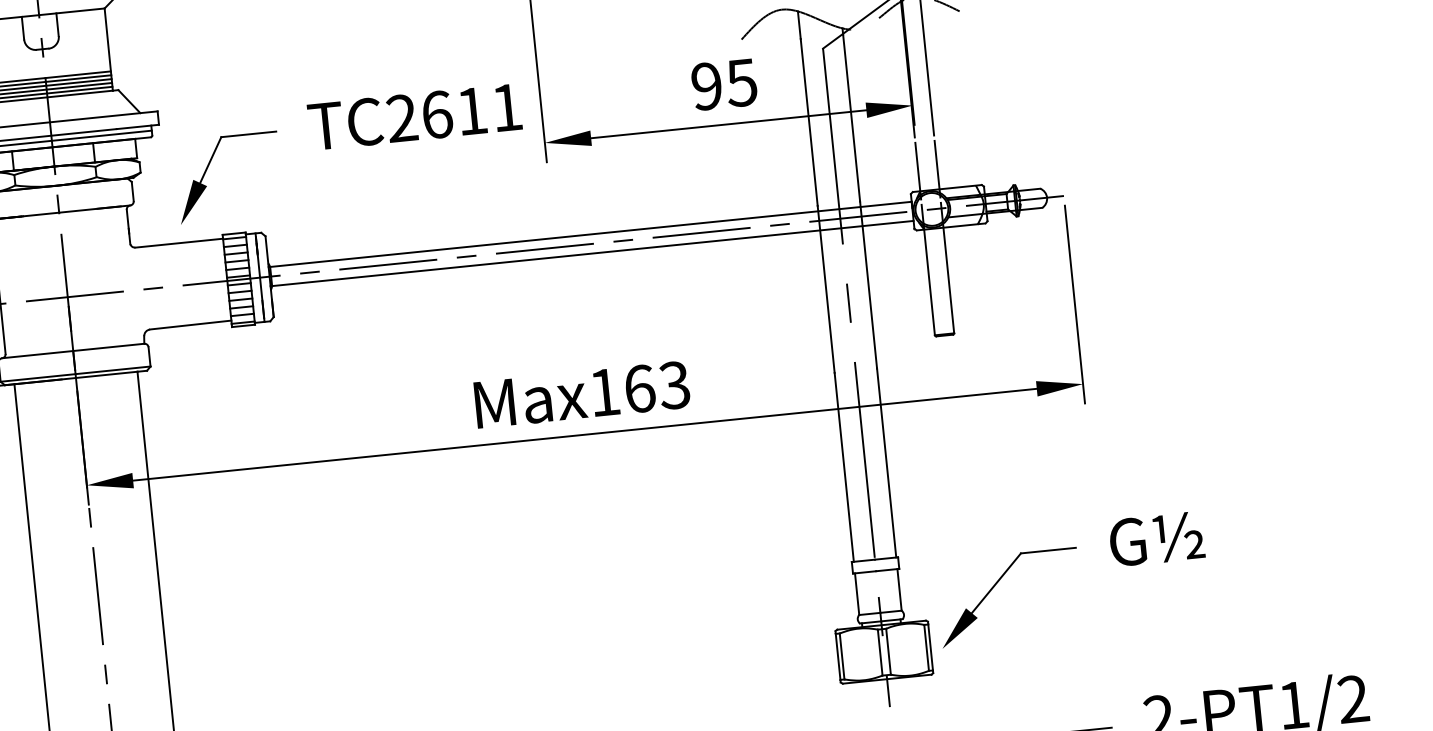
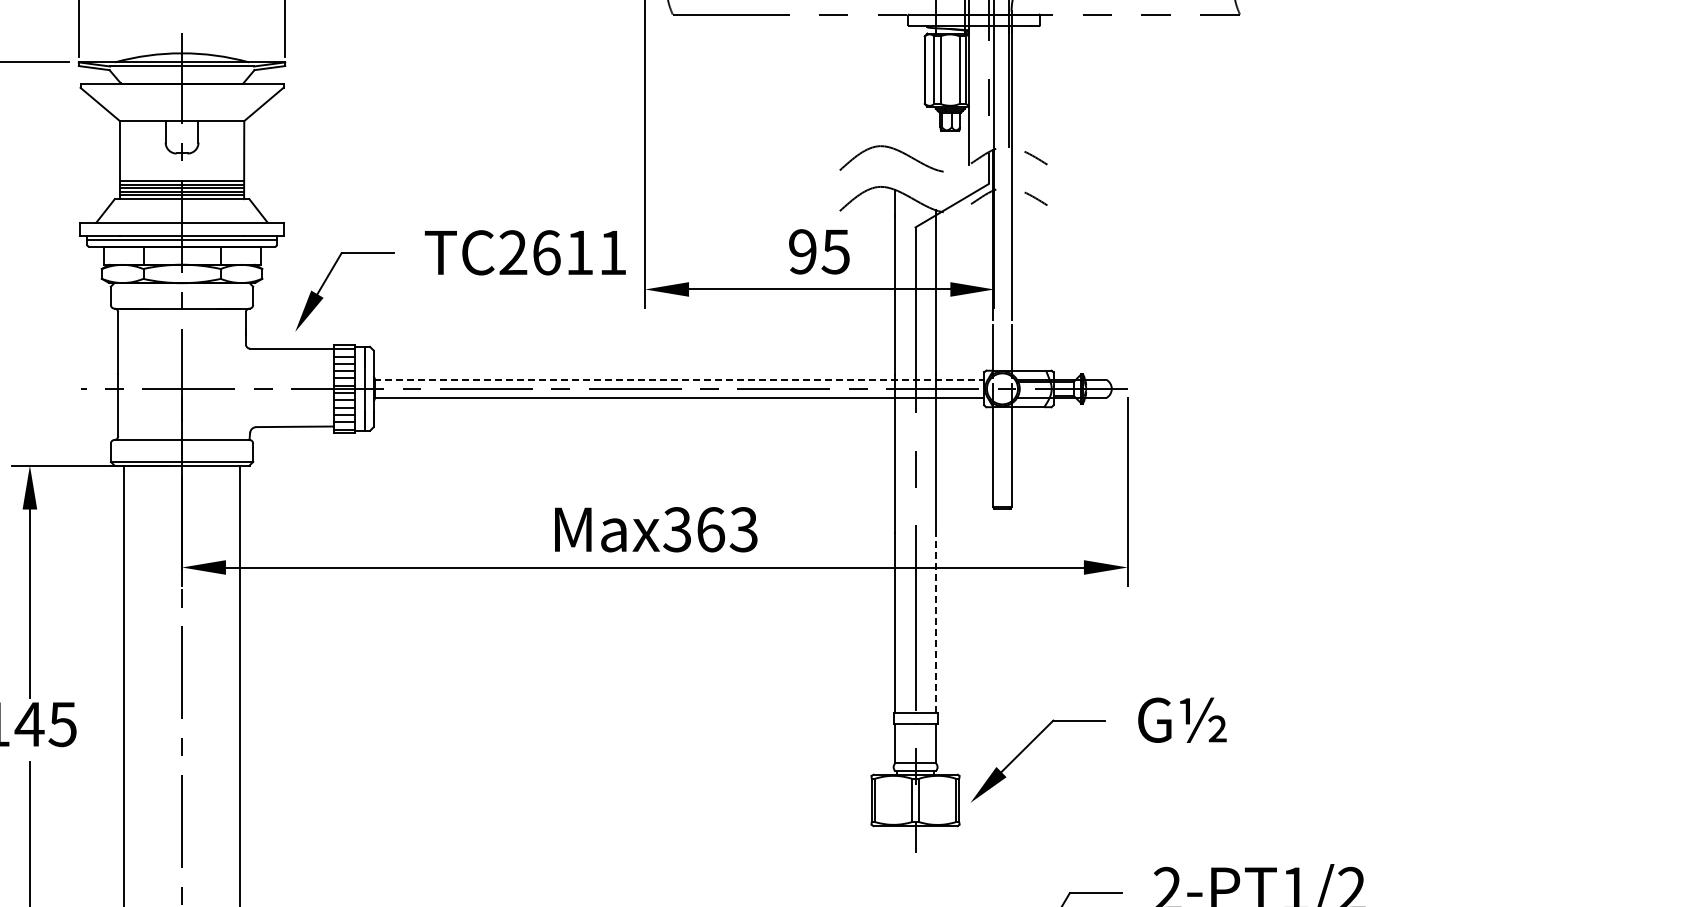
line: (590, 234) -> (679, 379), solid -> dashed
text: (603, 392) -> (676, 529), Max163 -> Max363
line: (886, 462) -> (935, 622), solid -> dashed

